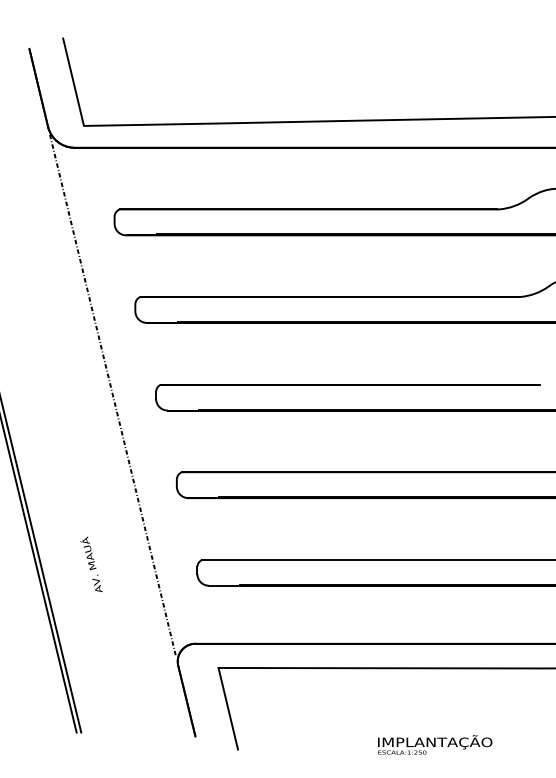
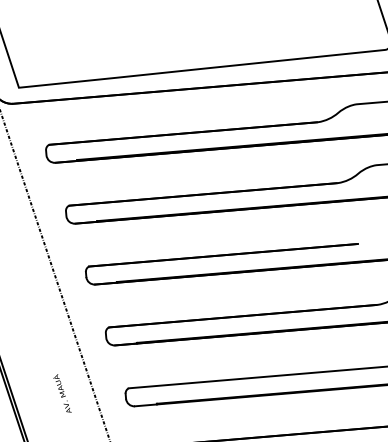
text: (91, 564) -> (62, 393), moved

